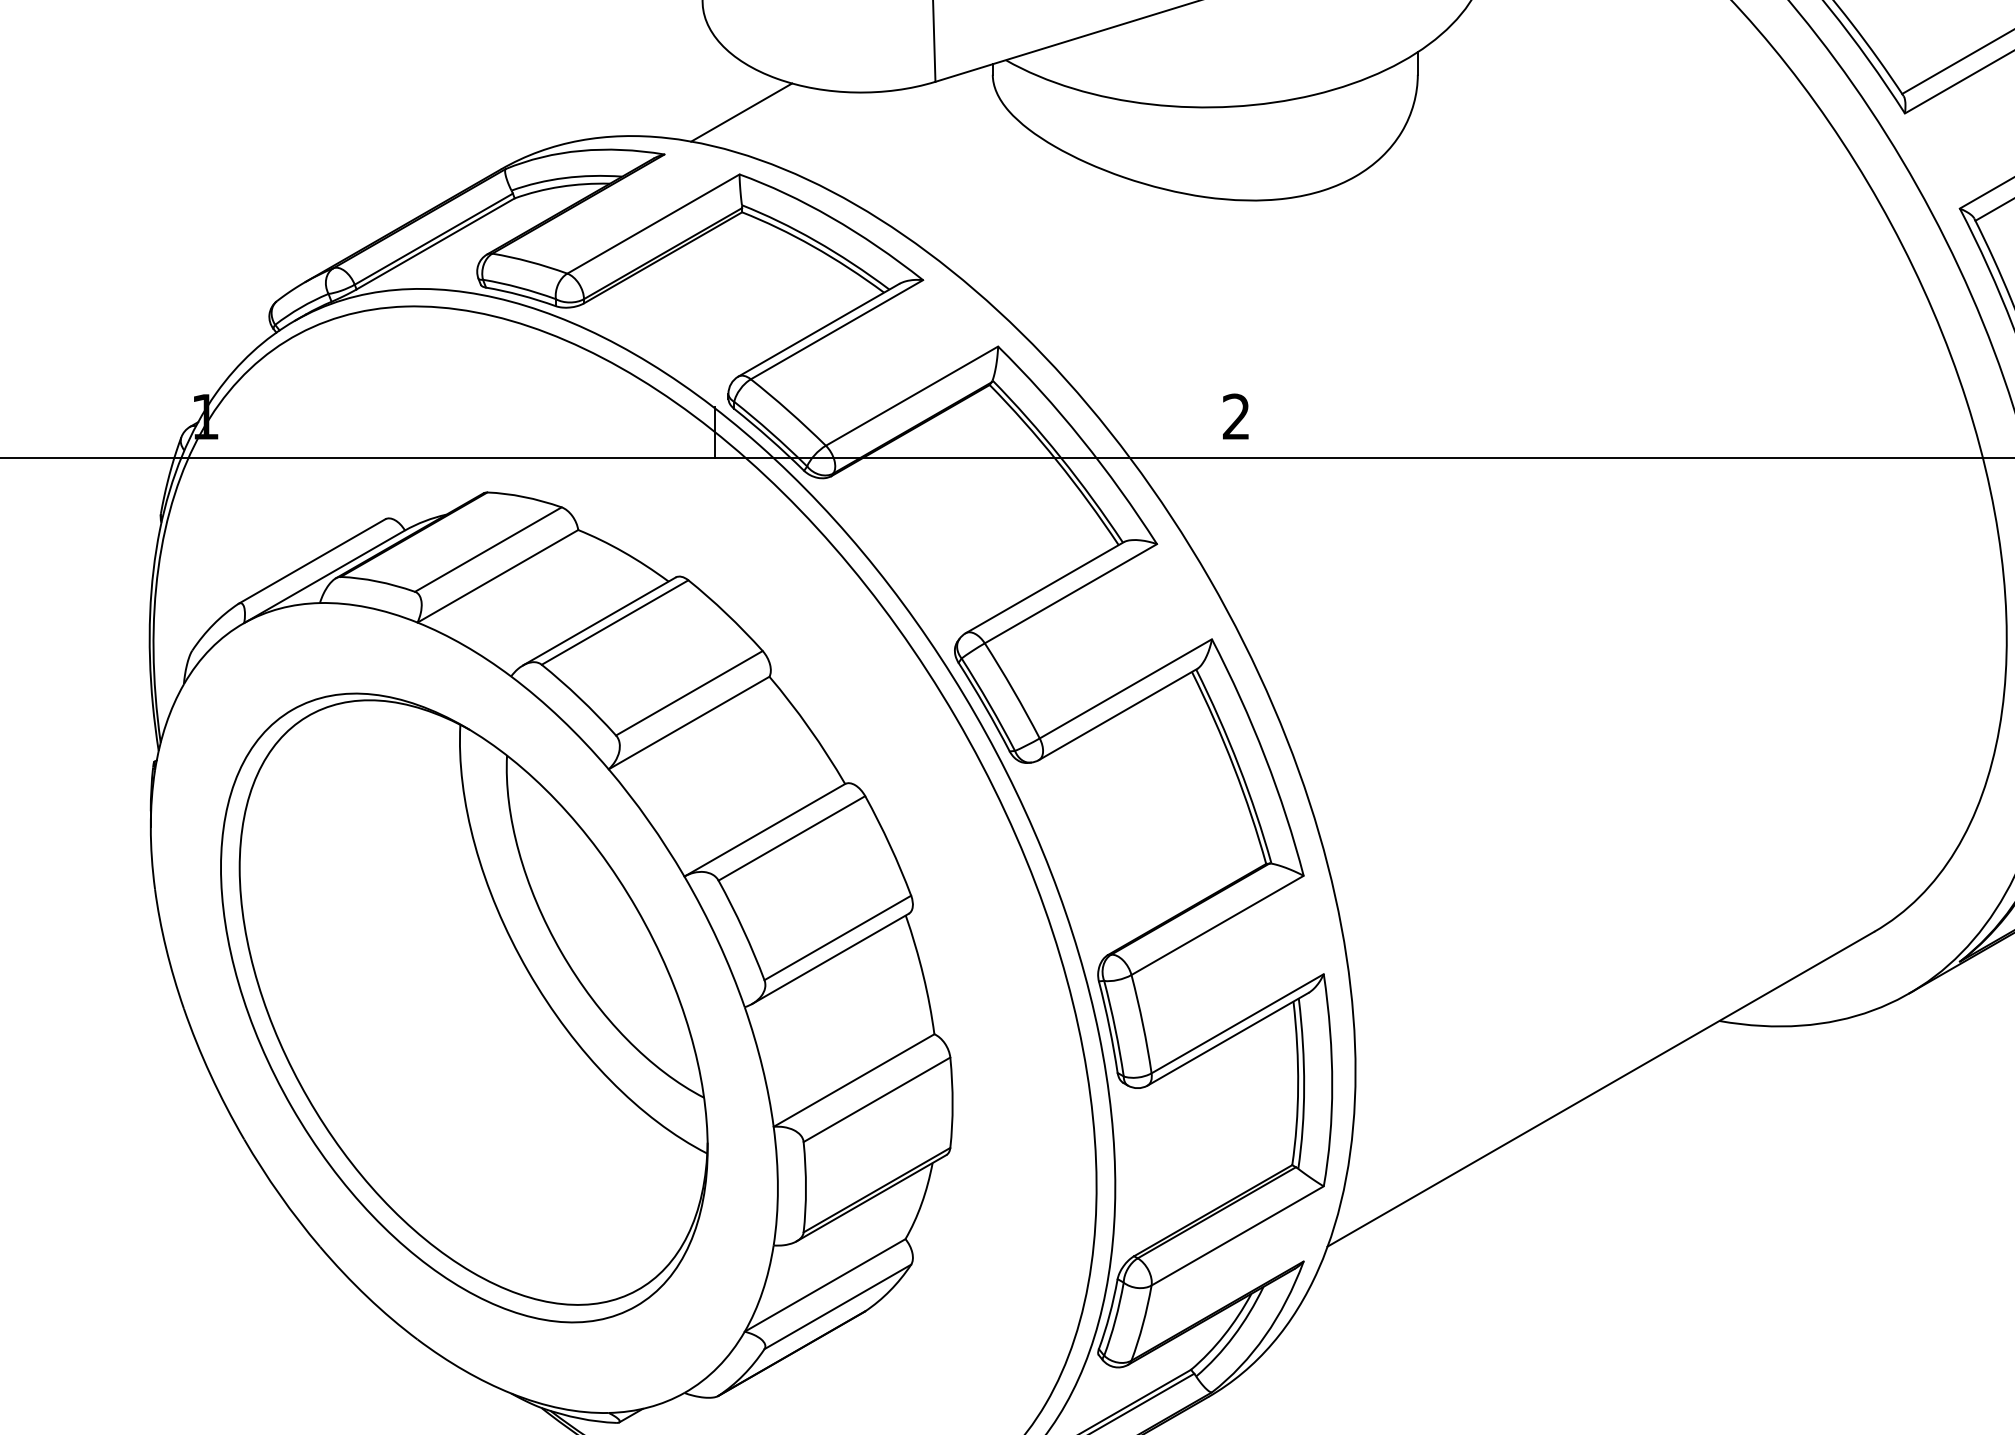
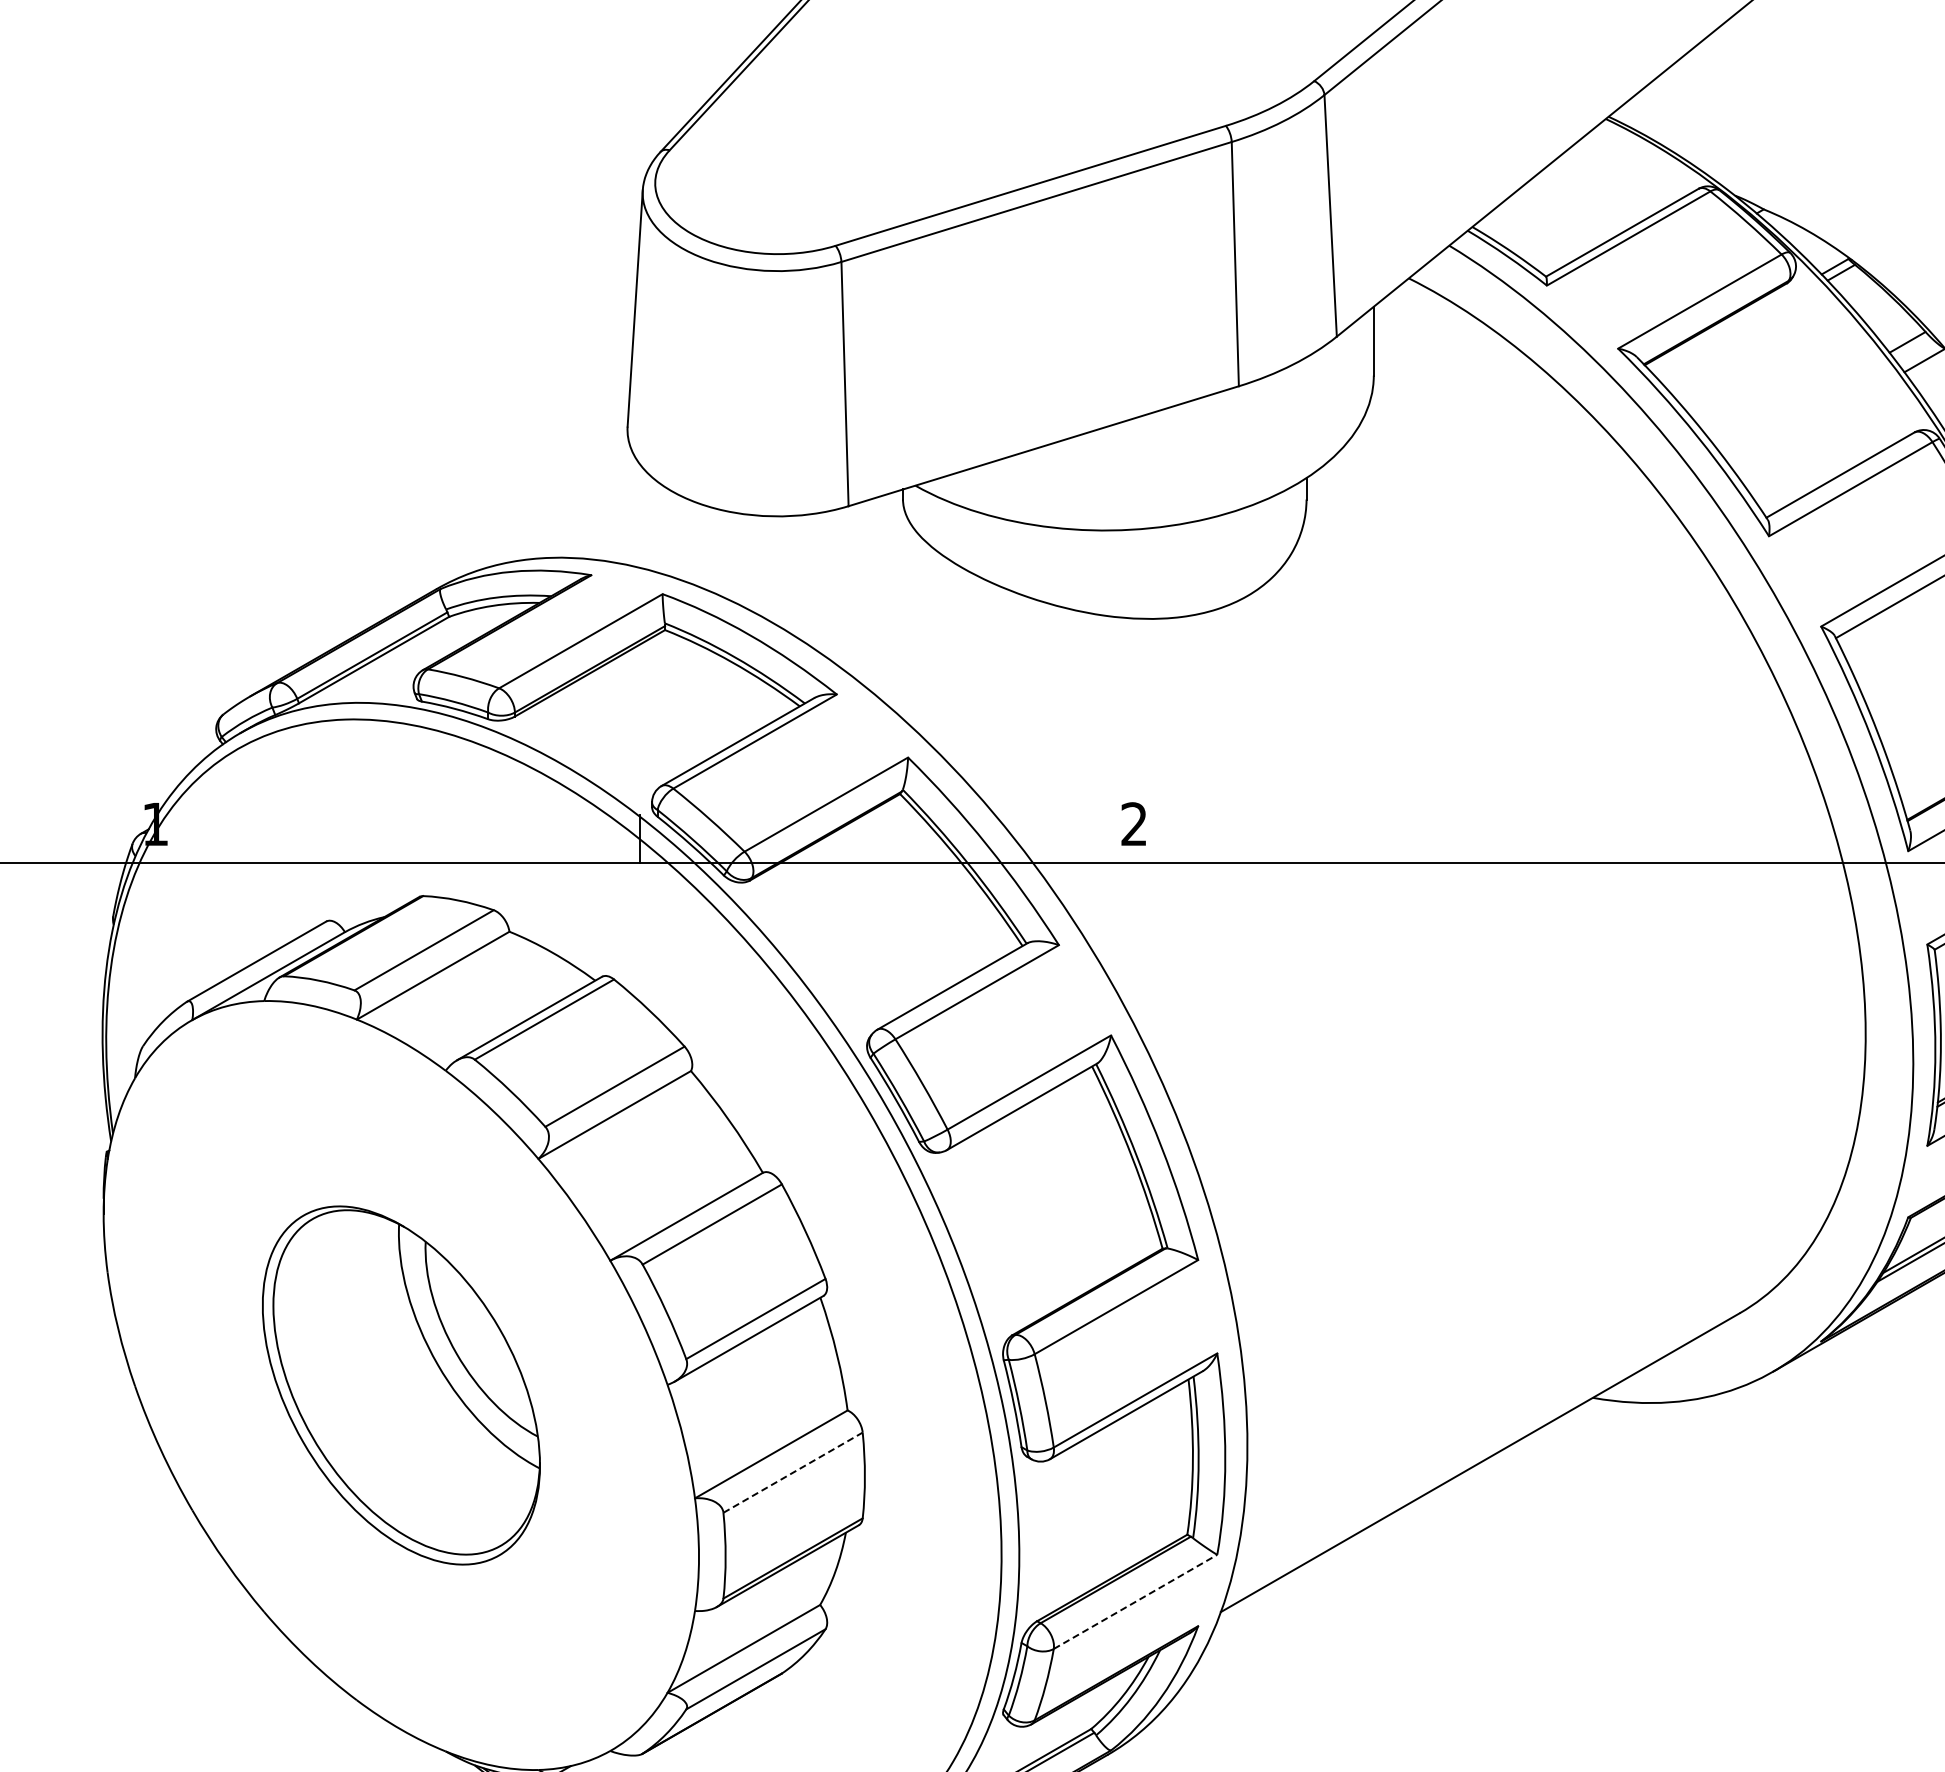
line: (741, 112) -> (664, 535), removed
part: (464, 1007) -> (401, 1385), size x0.6
line: (877, 1099) -> (793, 1472), solid -> dashed
line: (1237, 1235) -> (1135, 1601), solid -> dashed

